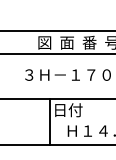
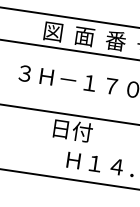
line: (49, 121) -> (43, 142), removed

